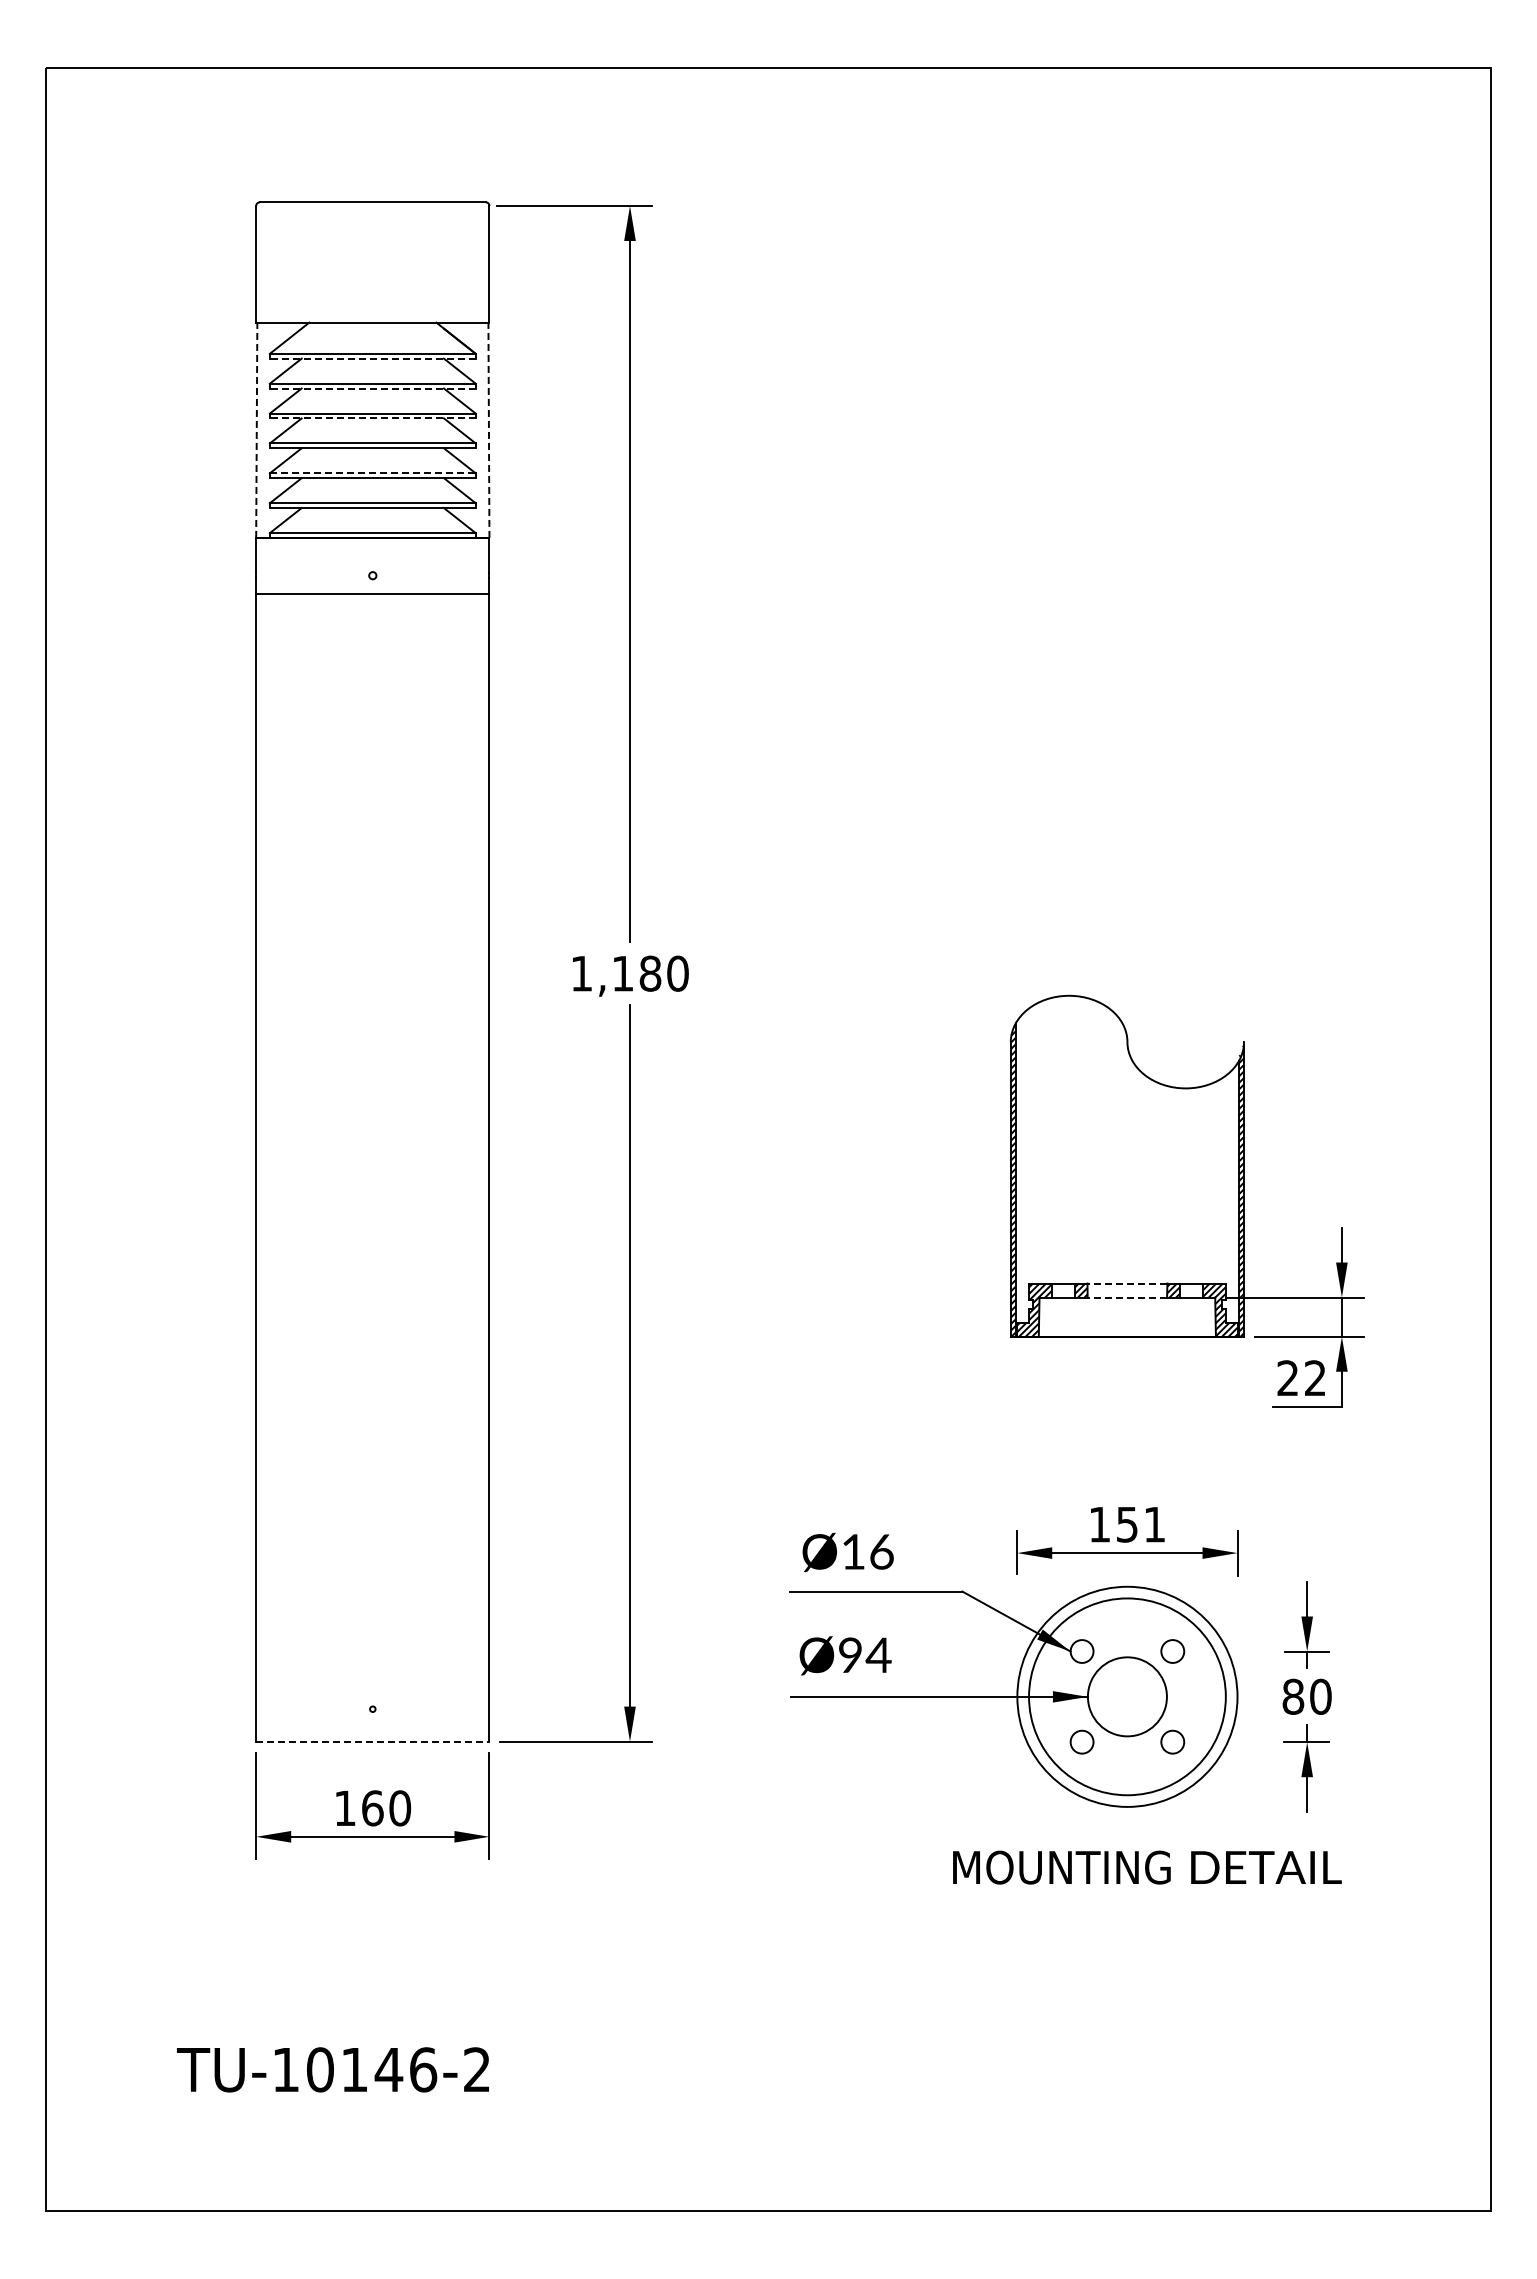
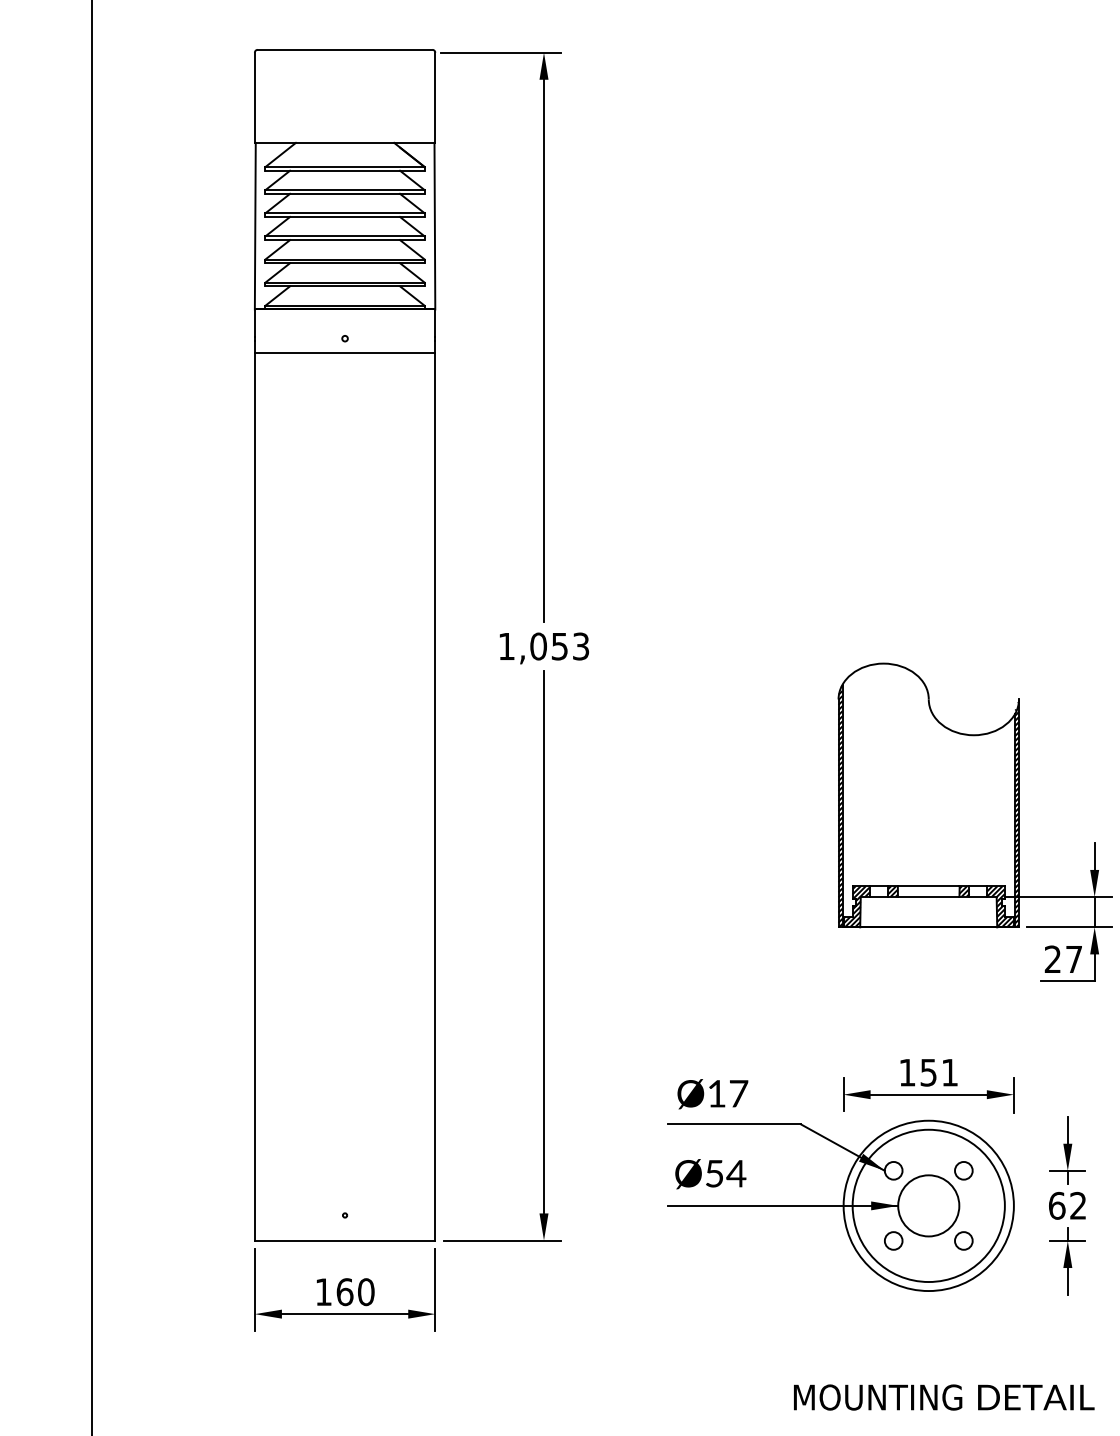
line: (373, 358) -> (345, 170), dashed -> solid
line: (373, 388) -> (345, 193), dashed -> solid
line: (373, 418) -> (345, 217), dashed -> solid
line: (256, 430) -> (255, 226), dashed -> solid
line: (488, 430) -> (434, 226), dashed -> solid
line: (372, 473) -> (344, 259), dashed -> solid
text: (650, 973) -> (559, 646), 1,180 -> 1,053
line: (1126, 1283) -> (928, 886), dashed -> solid
line: (1127, 1297) -> (928, 896), dashed -> solid
text: (1315, 1377) -> (1074, 958), 22 -> 27
text: (882, 1551) -> (739, 1093), Ø16 -> Ø17
text: (850, 1655) -> (714, 1173), Ø94 -> Ø54
text: (1306, 1696) -> (1067, 1205), 80 -> 62
line: (372, 1741) -> (344, 1240), dashed -> solid
text: (1147, 1867) -> (944, 1397), moved

